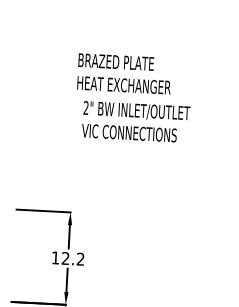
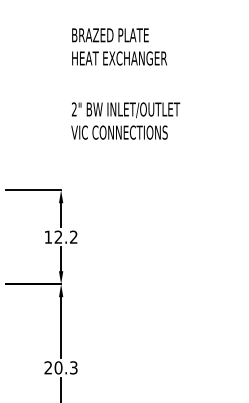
text: (124, 73) -> (119, 46), moved
text: (135, 121) -> (125, 120), moved

